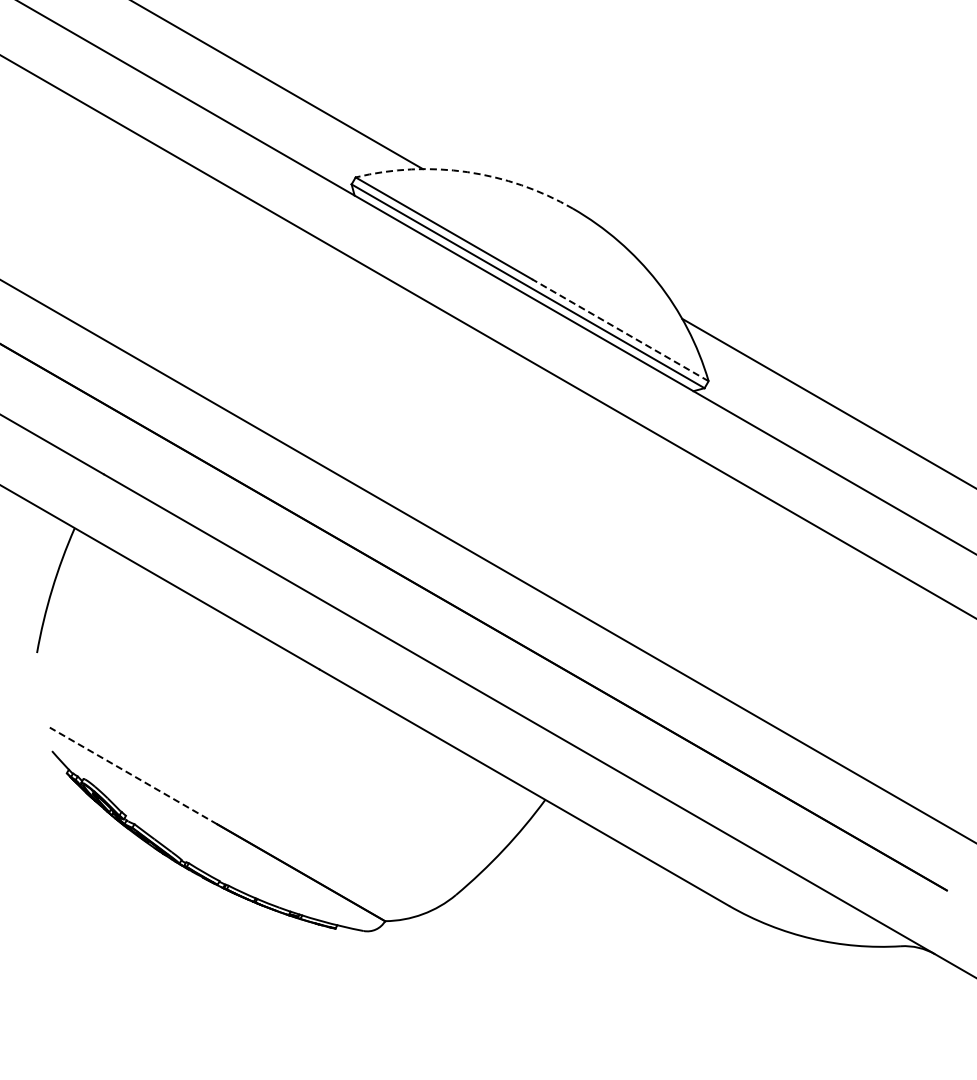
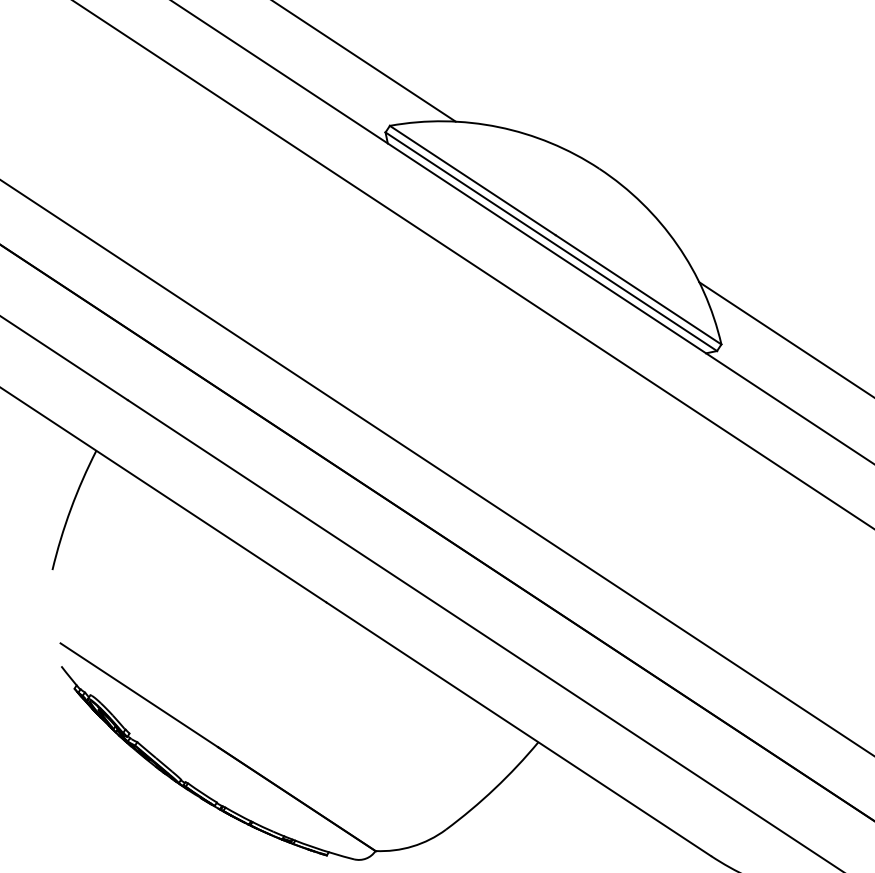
arc: (467, 172) -> (498, 127), dashed -> solid
line: (620, 330) -> (638, 290), dashed -> solid
line: (133, 776) -> (139, 695), dashed -> solid

